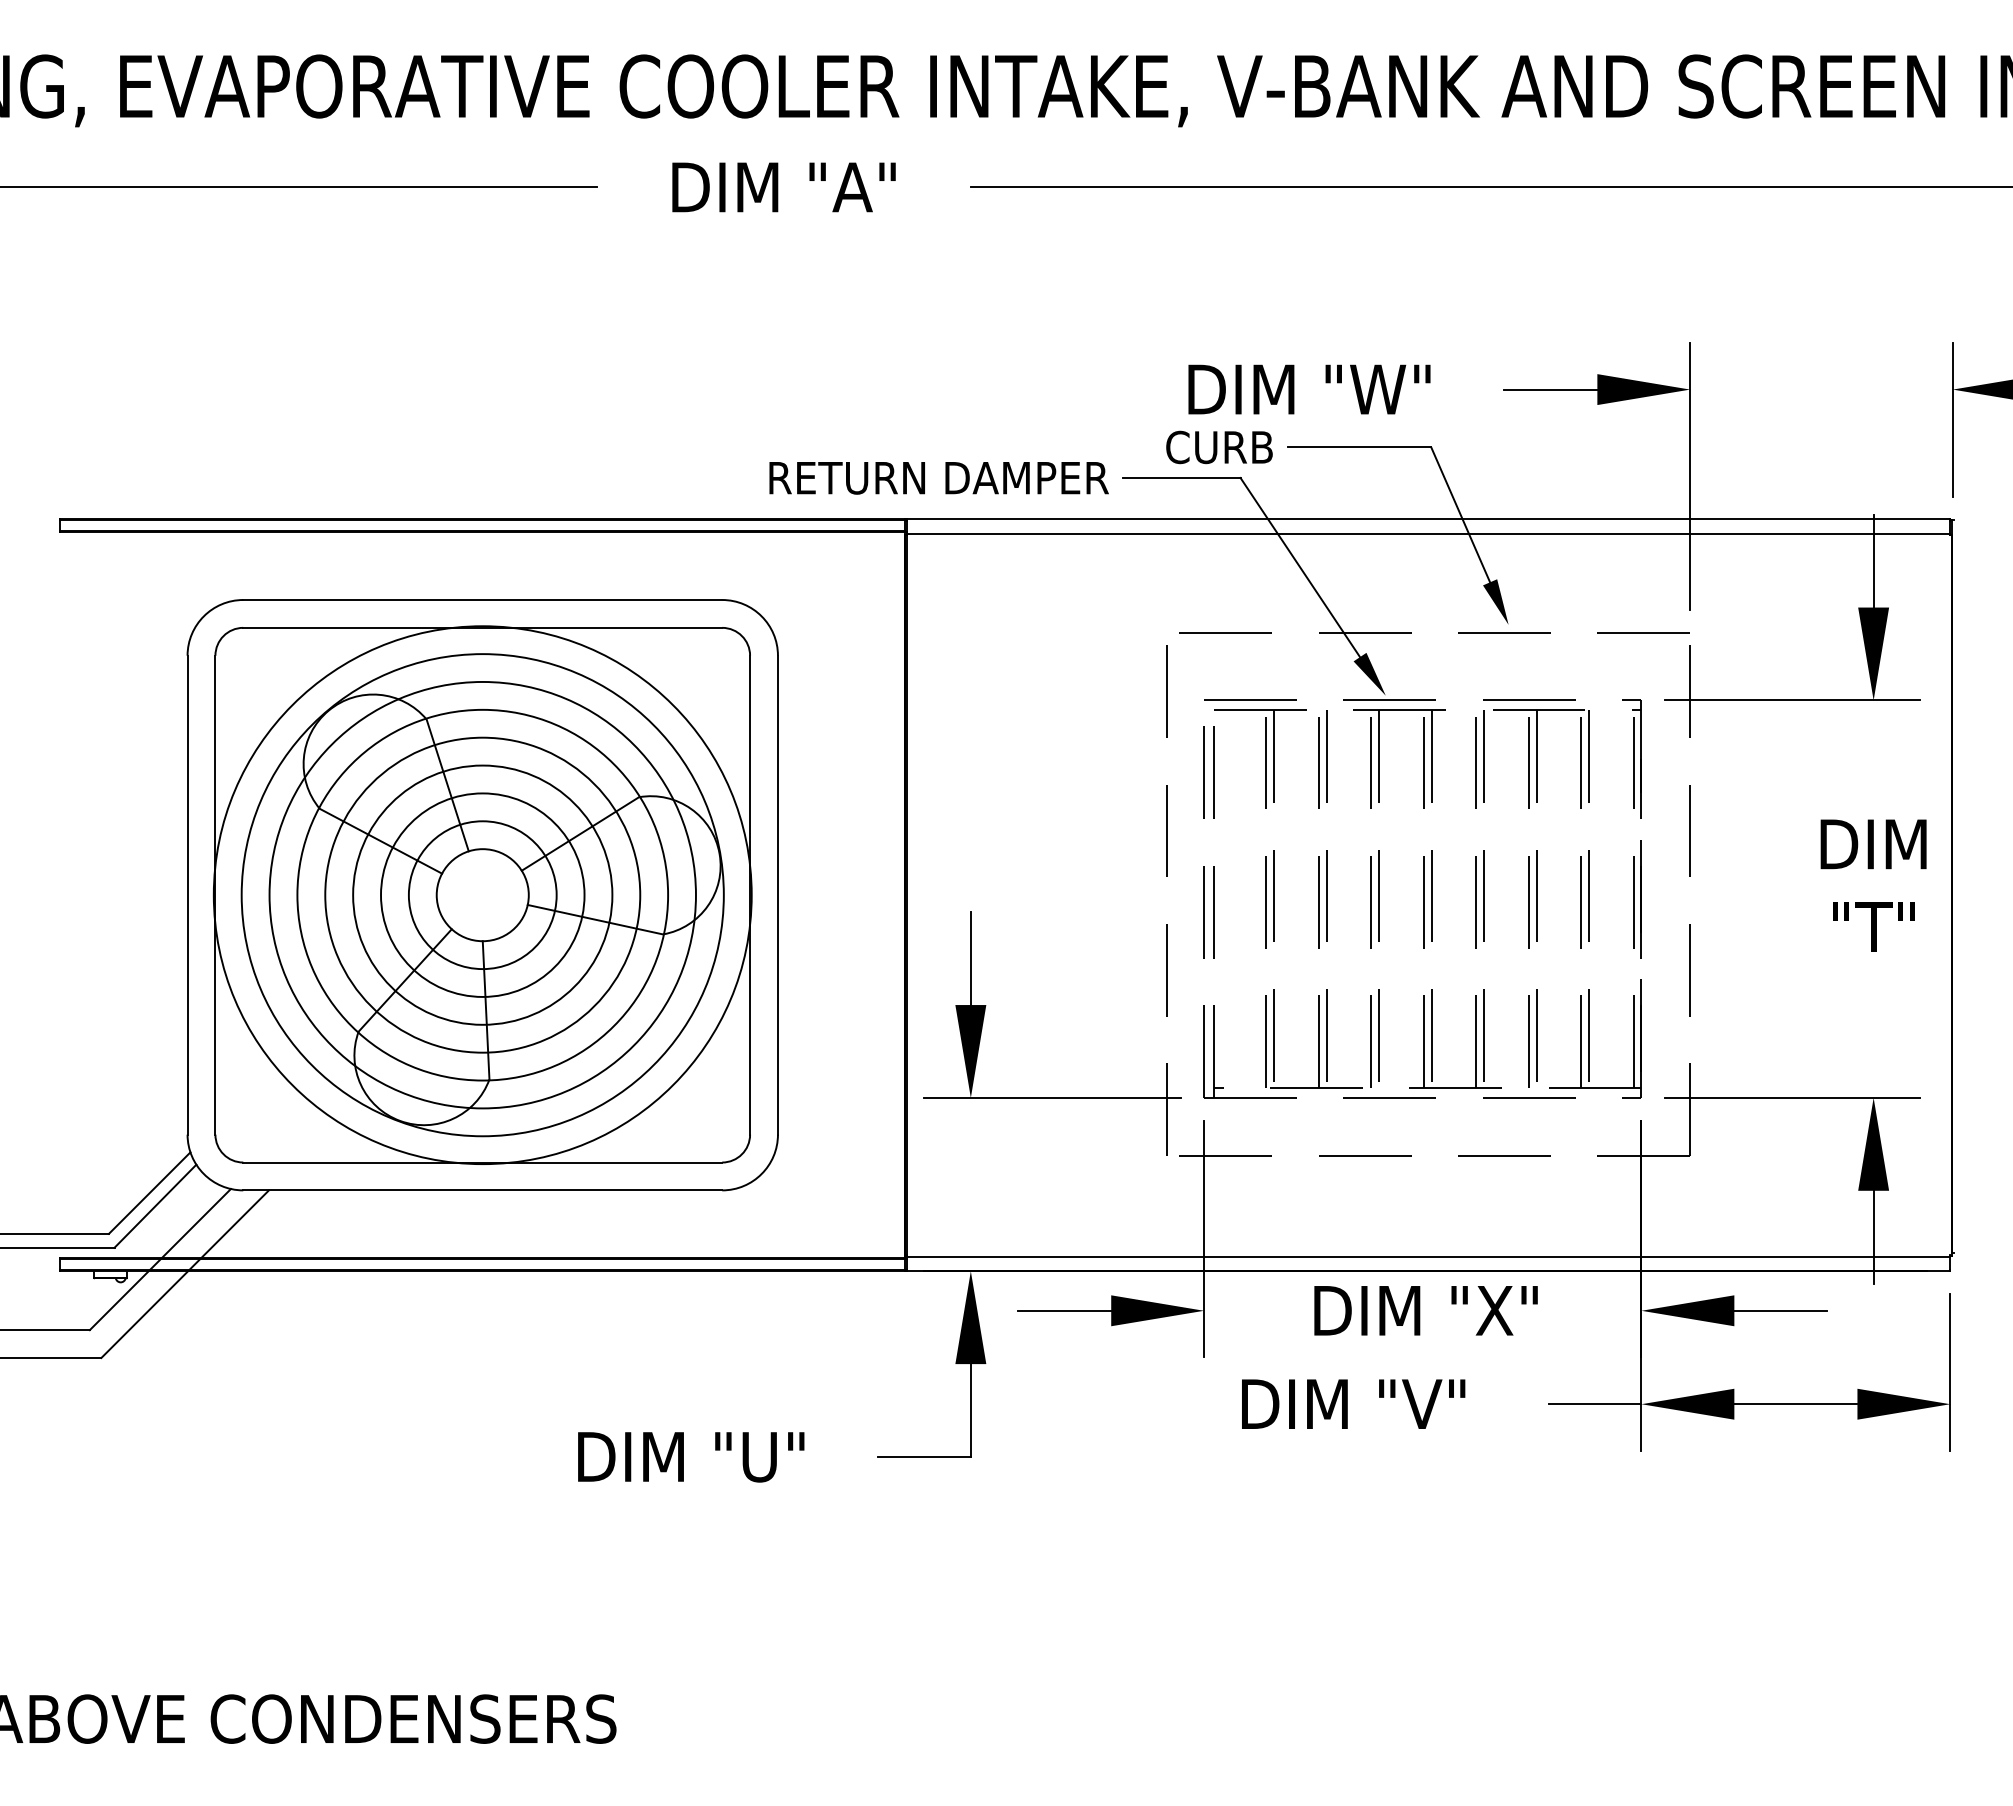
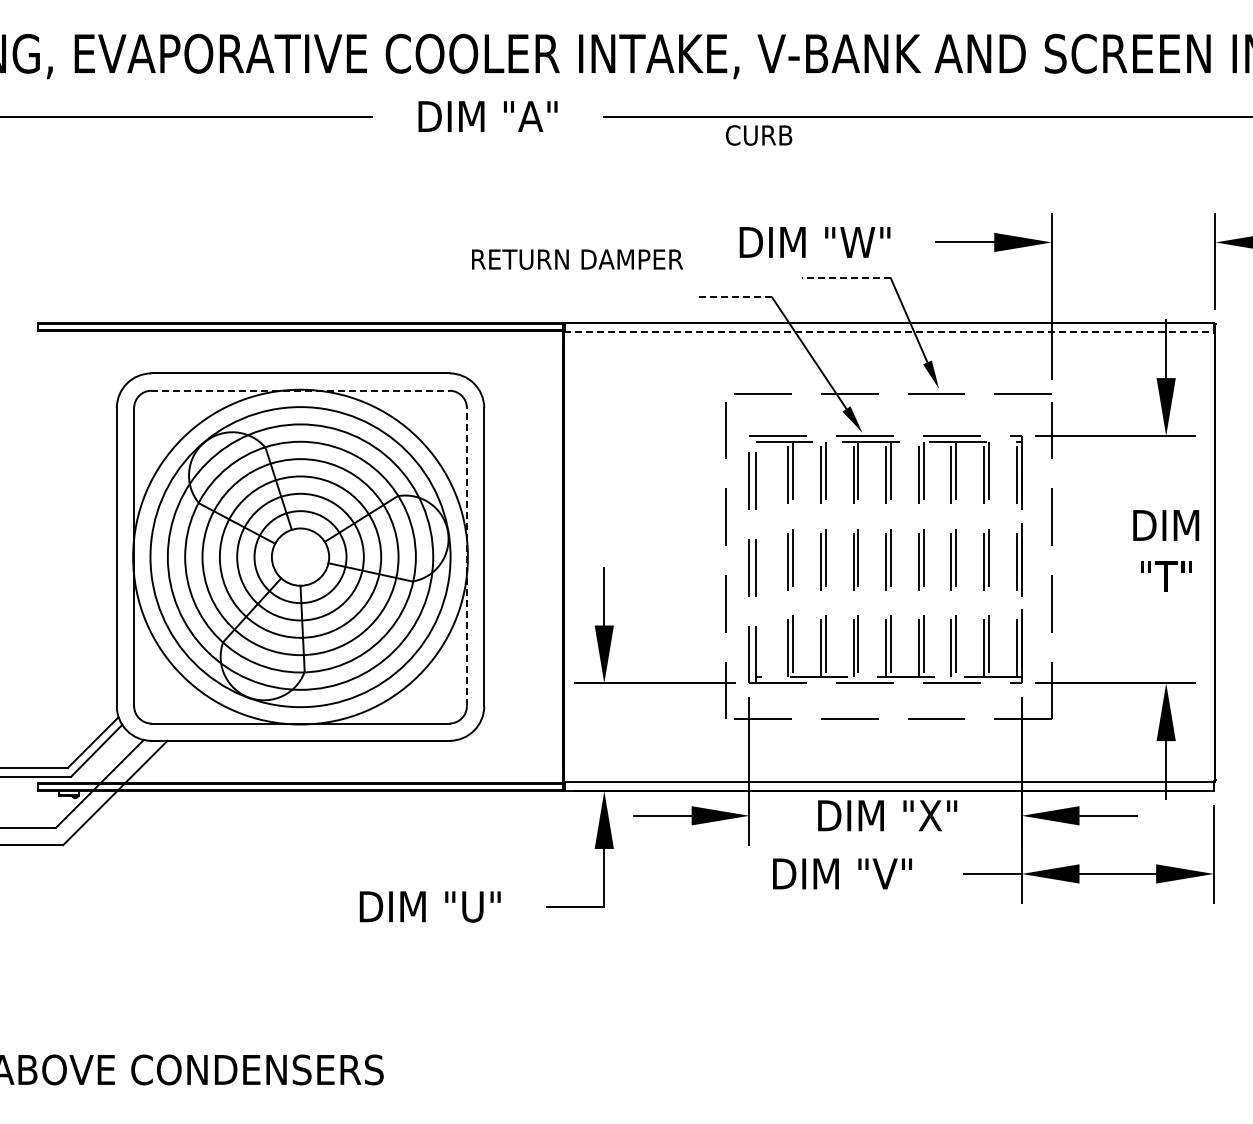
text: (1220, 447) -> (759, 135), moved
line: (1359, 447) -> (846, 278), solid -> dashed
text: (939, 478) -> (577, 259), moved
line: (1181, 478) -> (735, 297), solid -> dashed
line: (1429, 534) -> (889, 332), solid -> dashed
line: (484, 627) -> (301, 390), solid -> dashed
line: (749, 894) -> (466, 556), solid -> dashed

